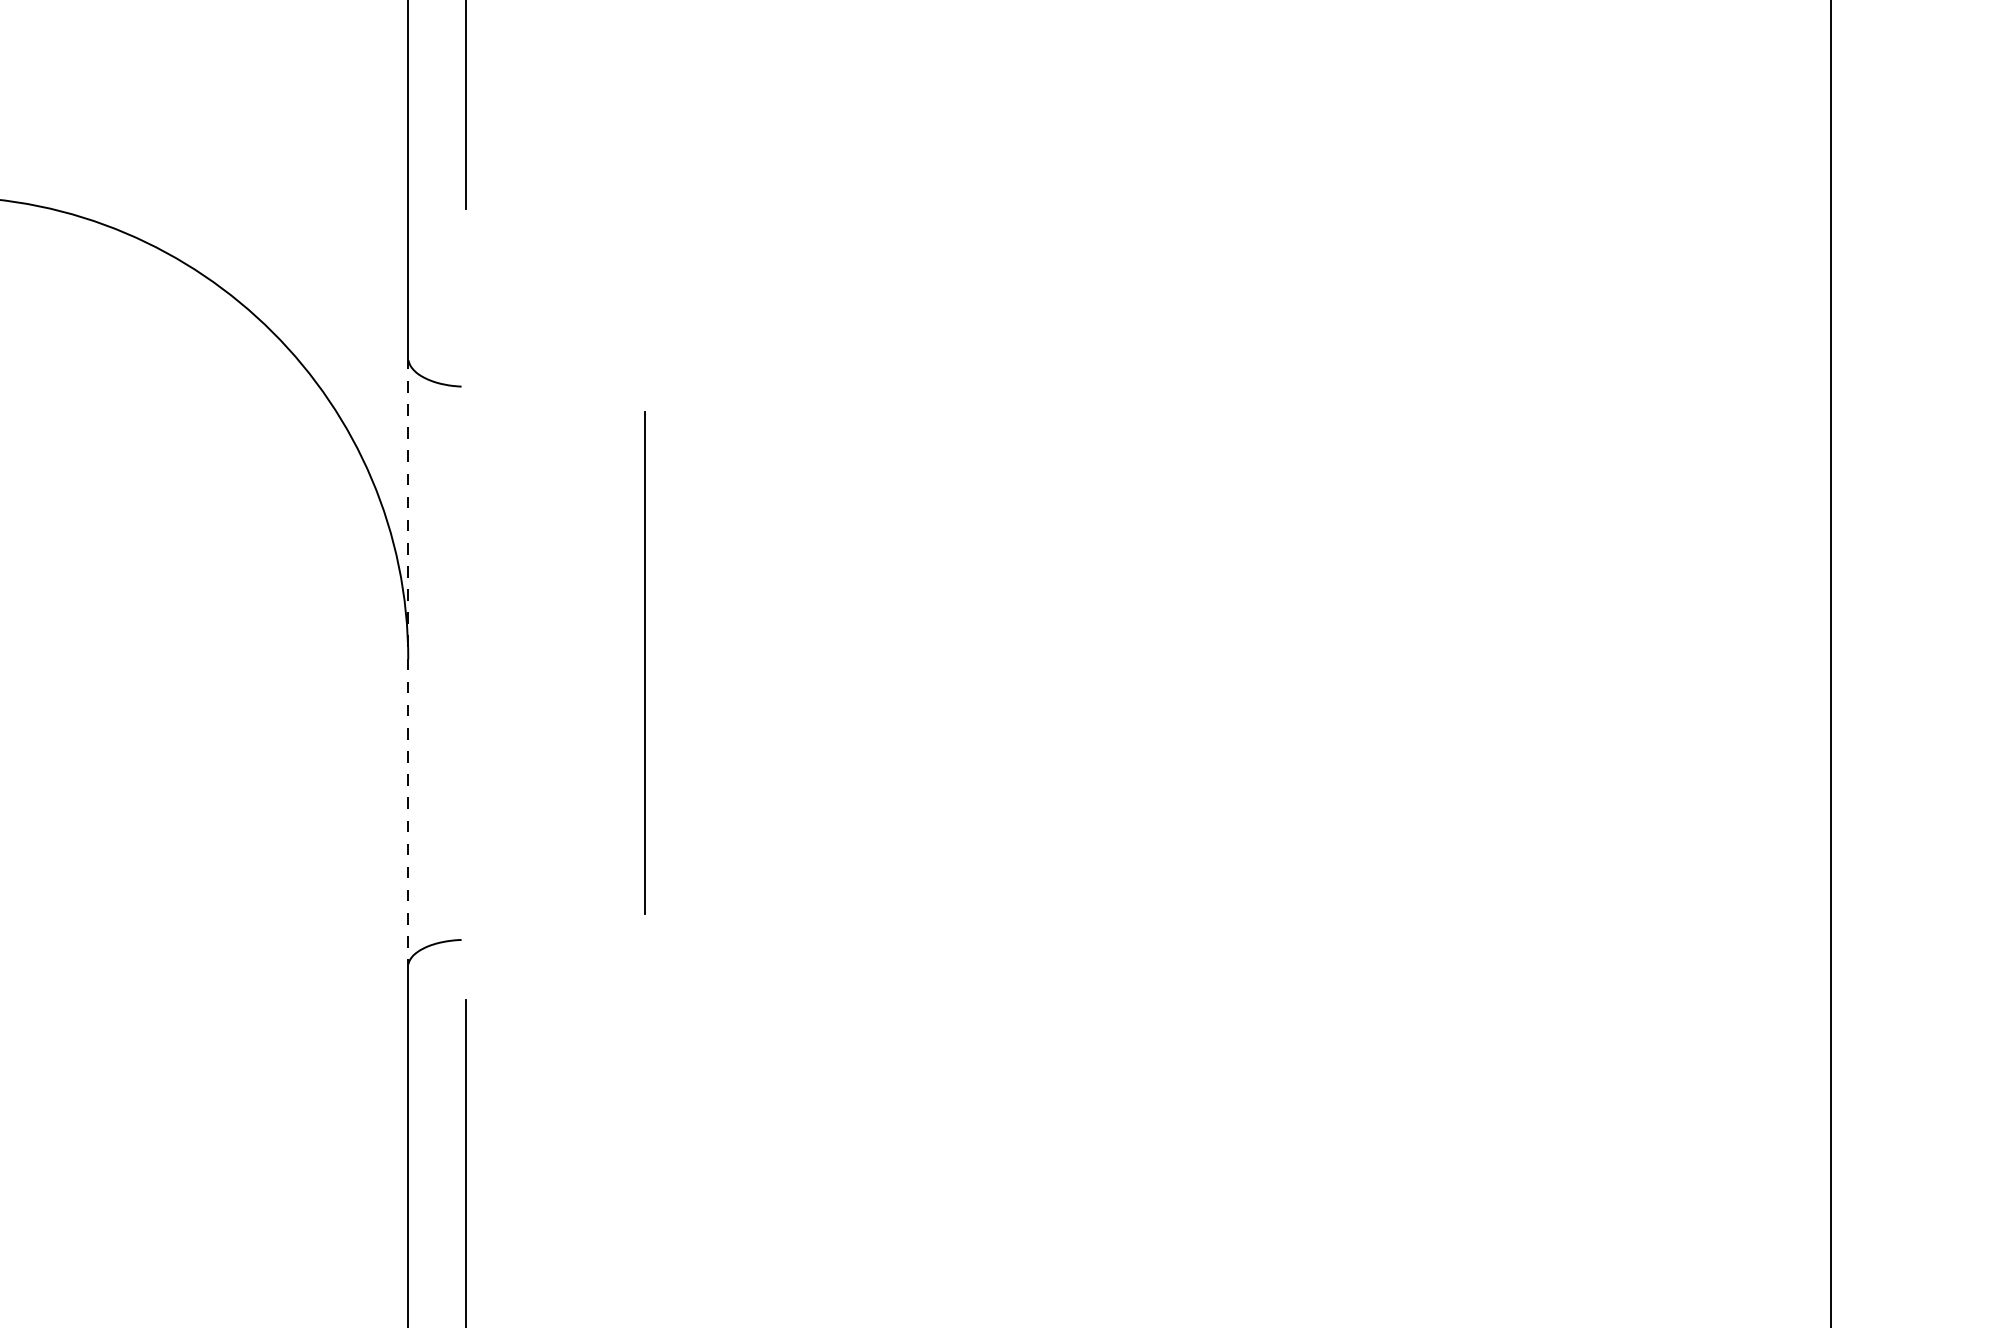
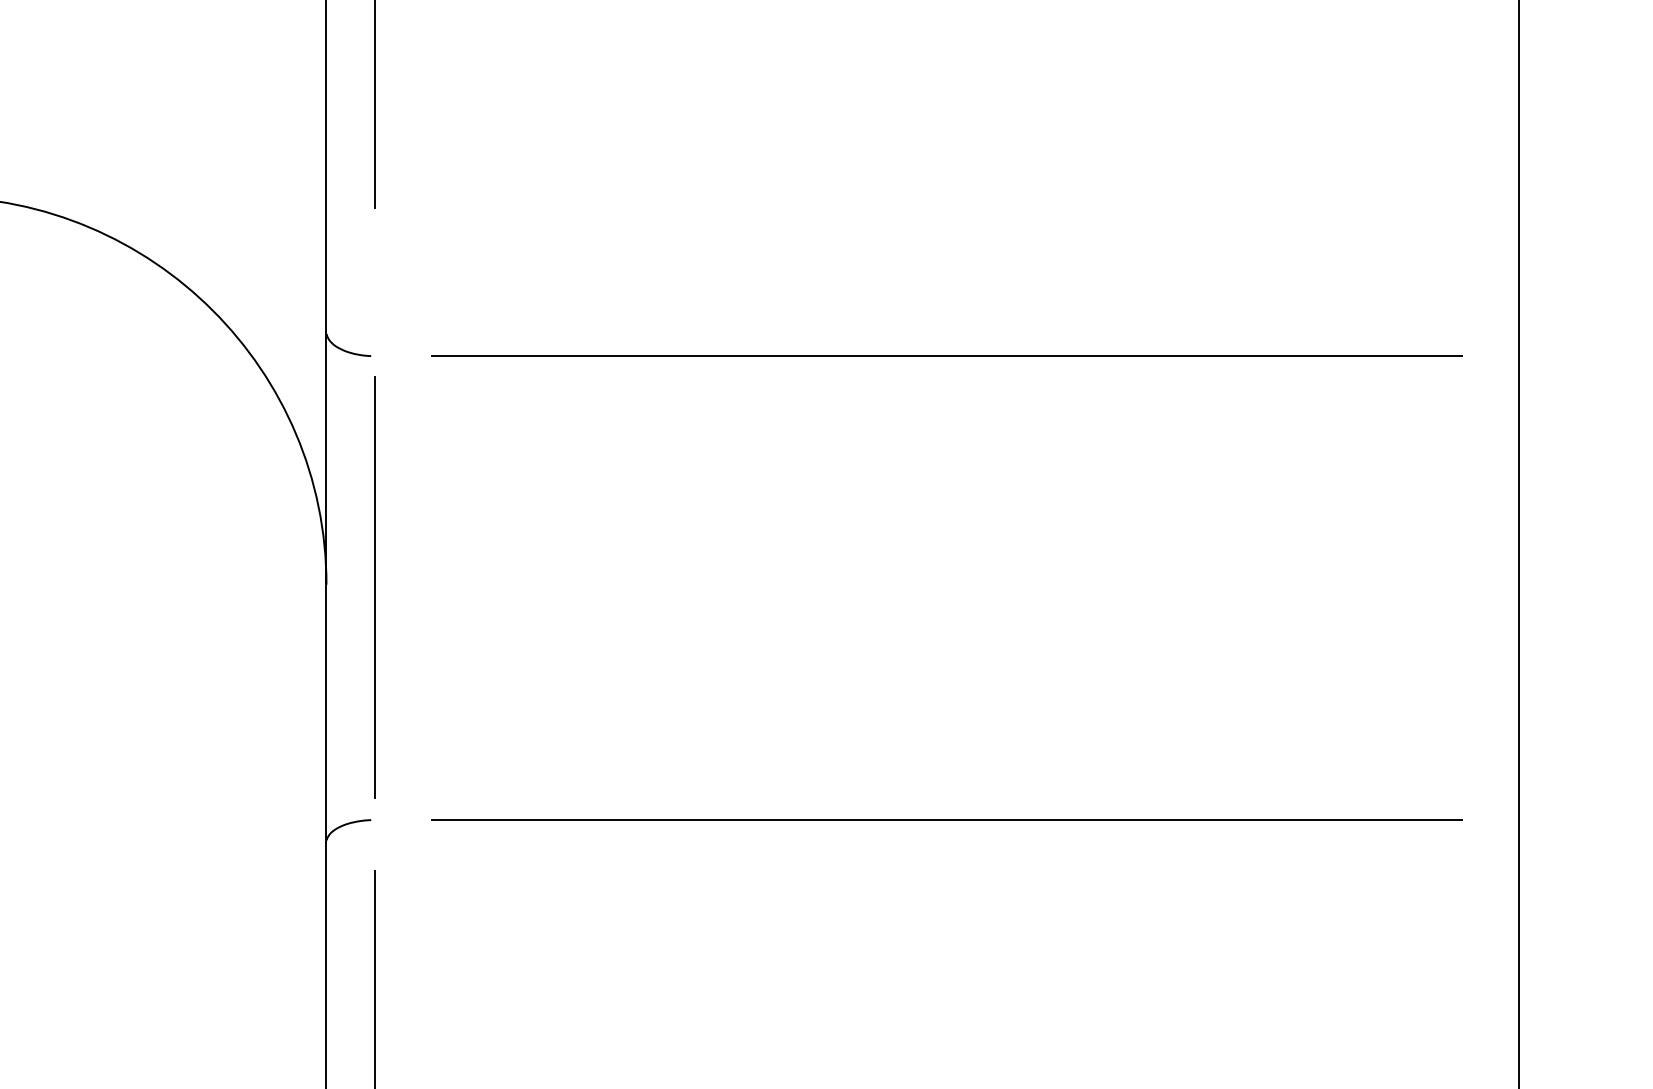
line: (1148, 386) -> (947, 356), added
line: (408, 662) -> (326, 587), dashed -> solid
line: (644, 662) -> (374, 587), moved
line: (1148, 939) -> (947, 819), added

